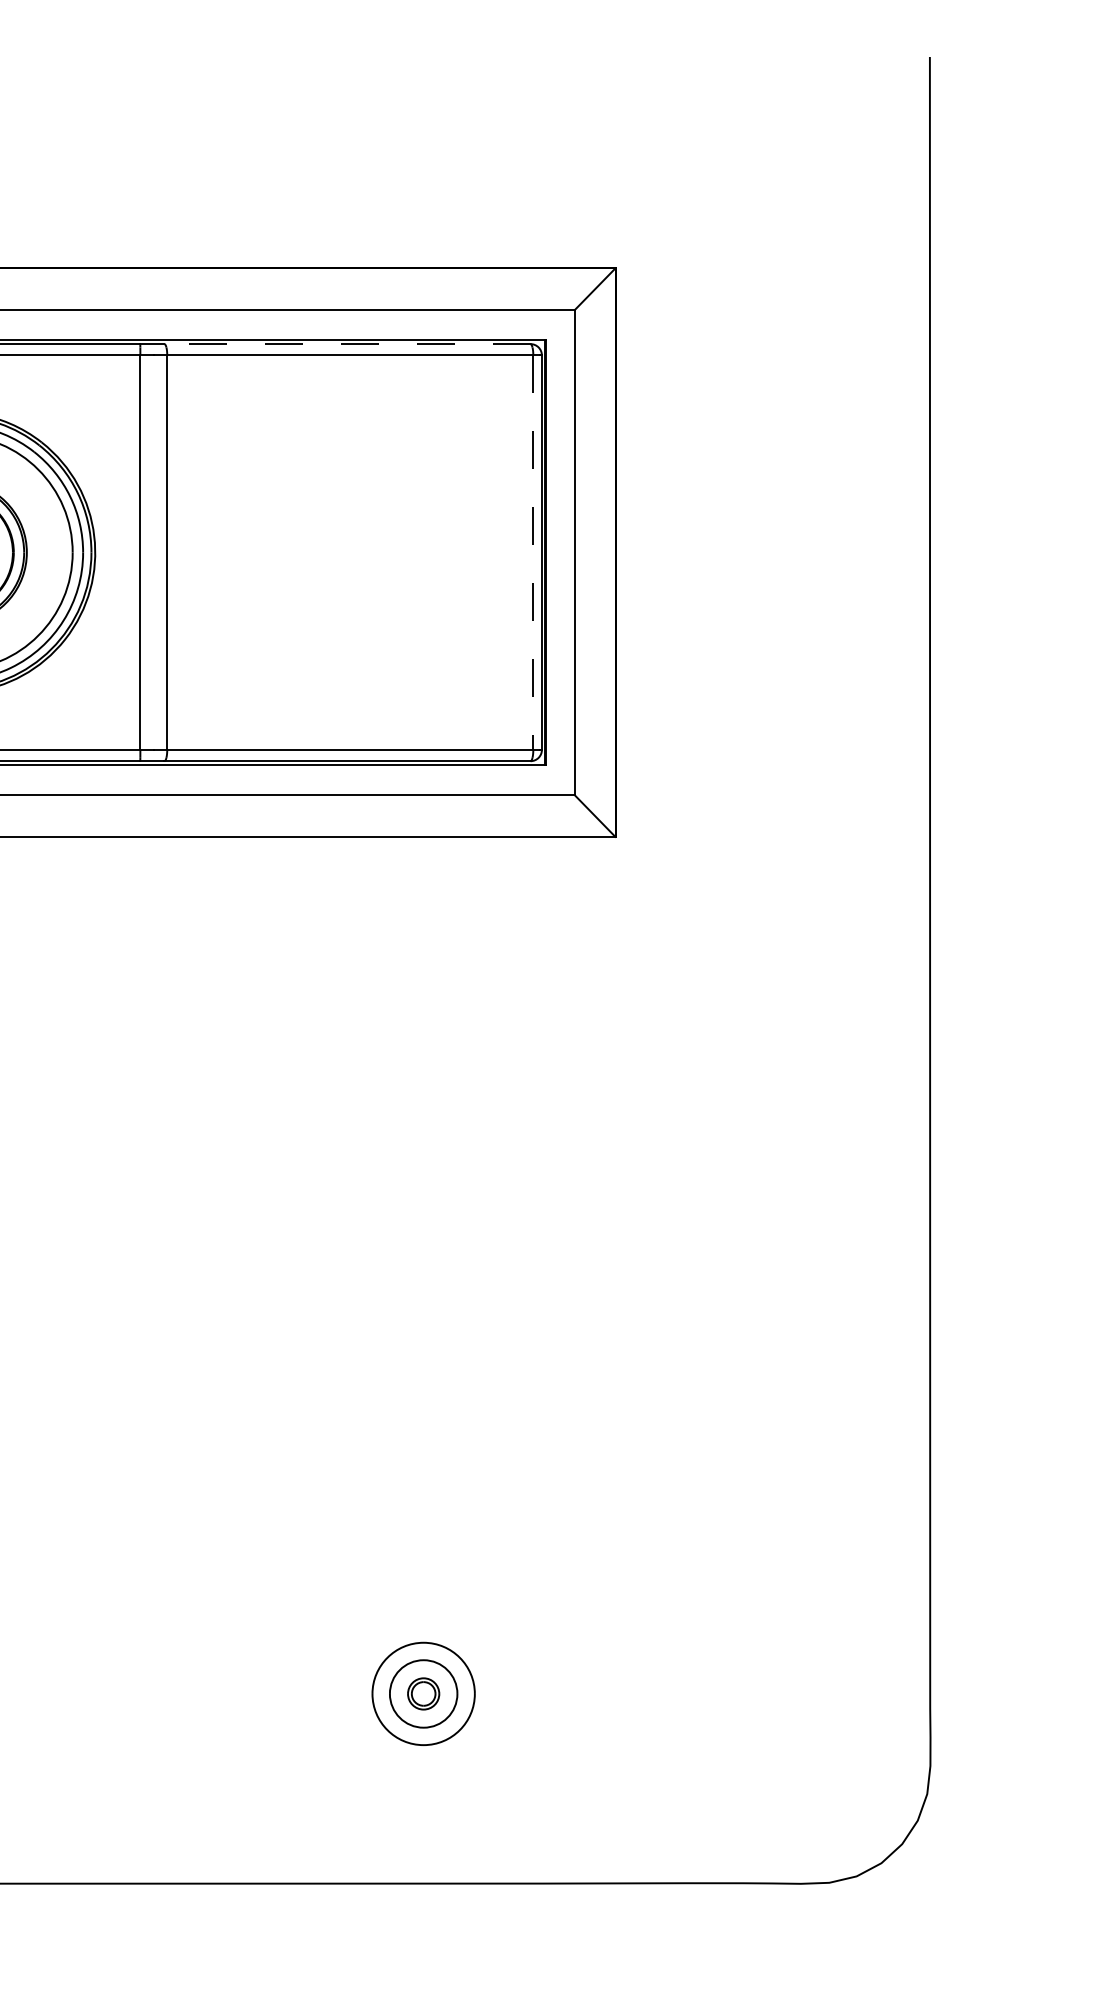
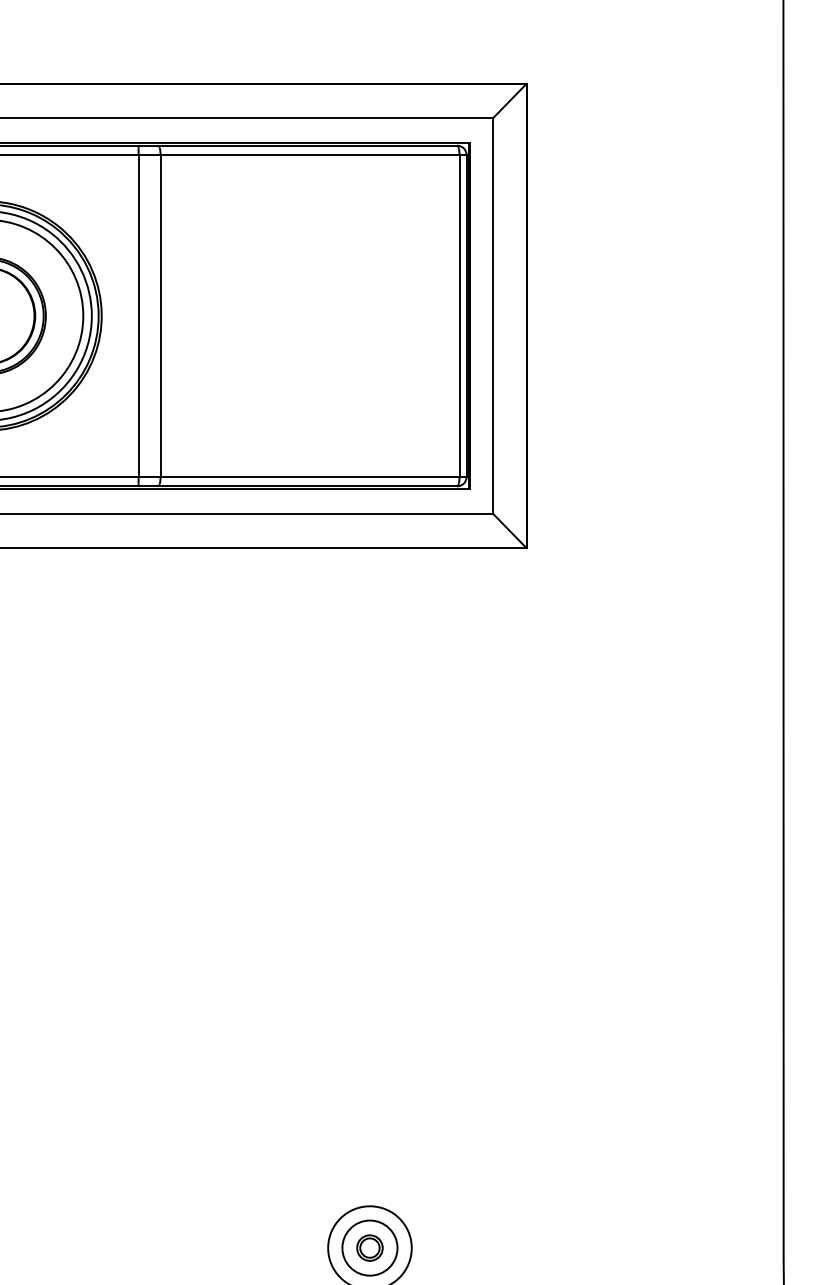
line: (347, 344) -> (307, 146), dashed -> solid
line: (533, 553) -> (459, 316), dashed -> solid

